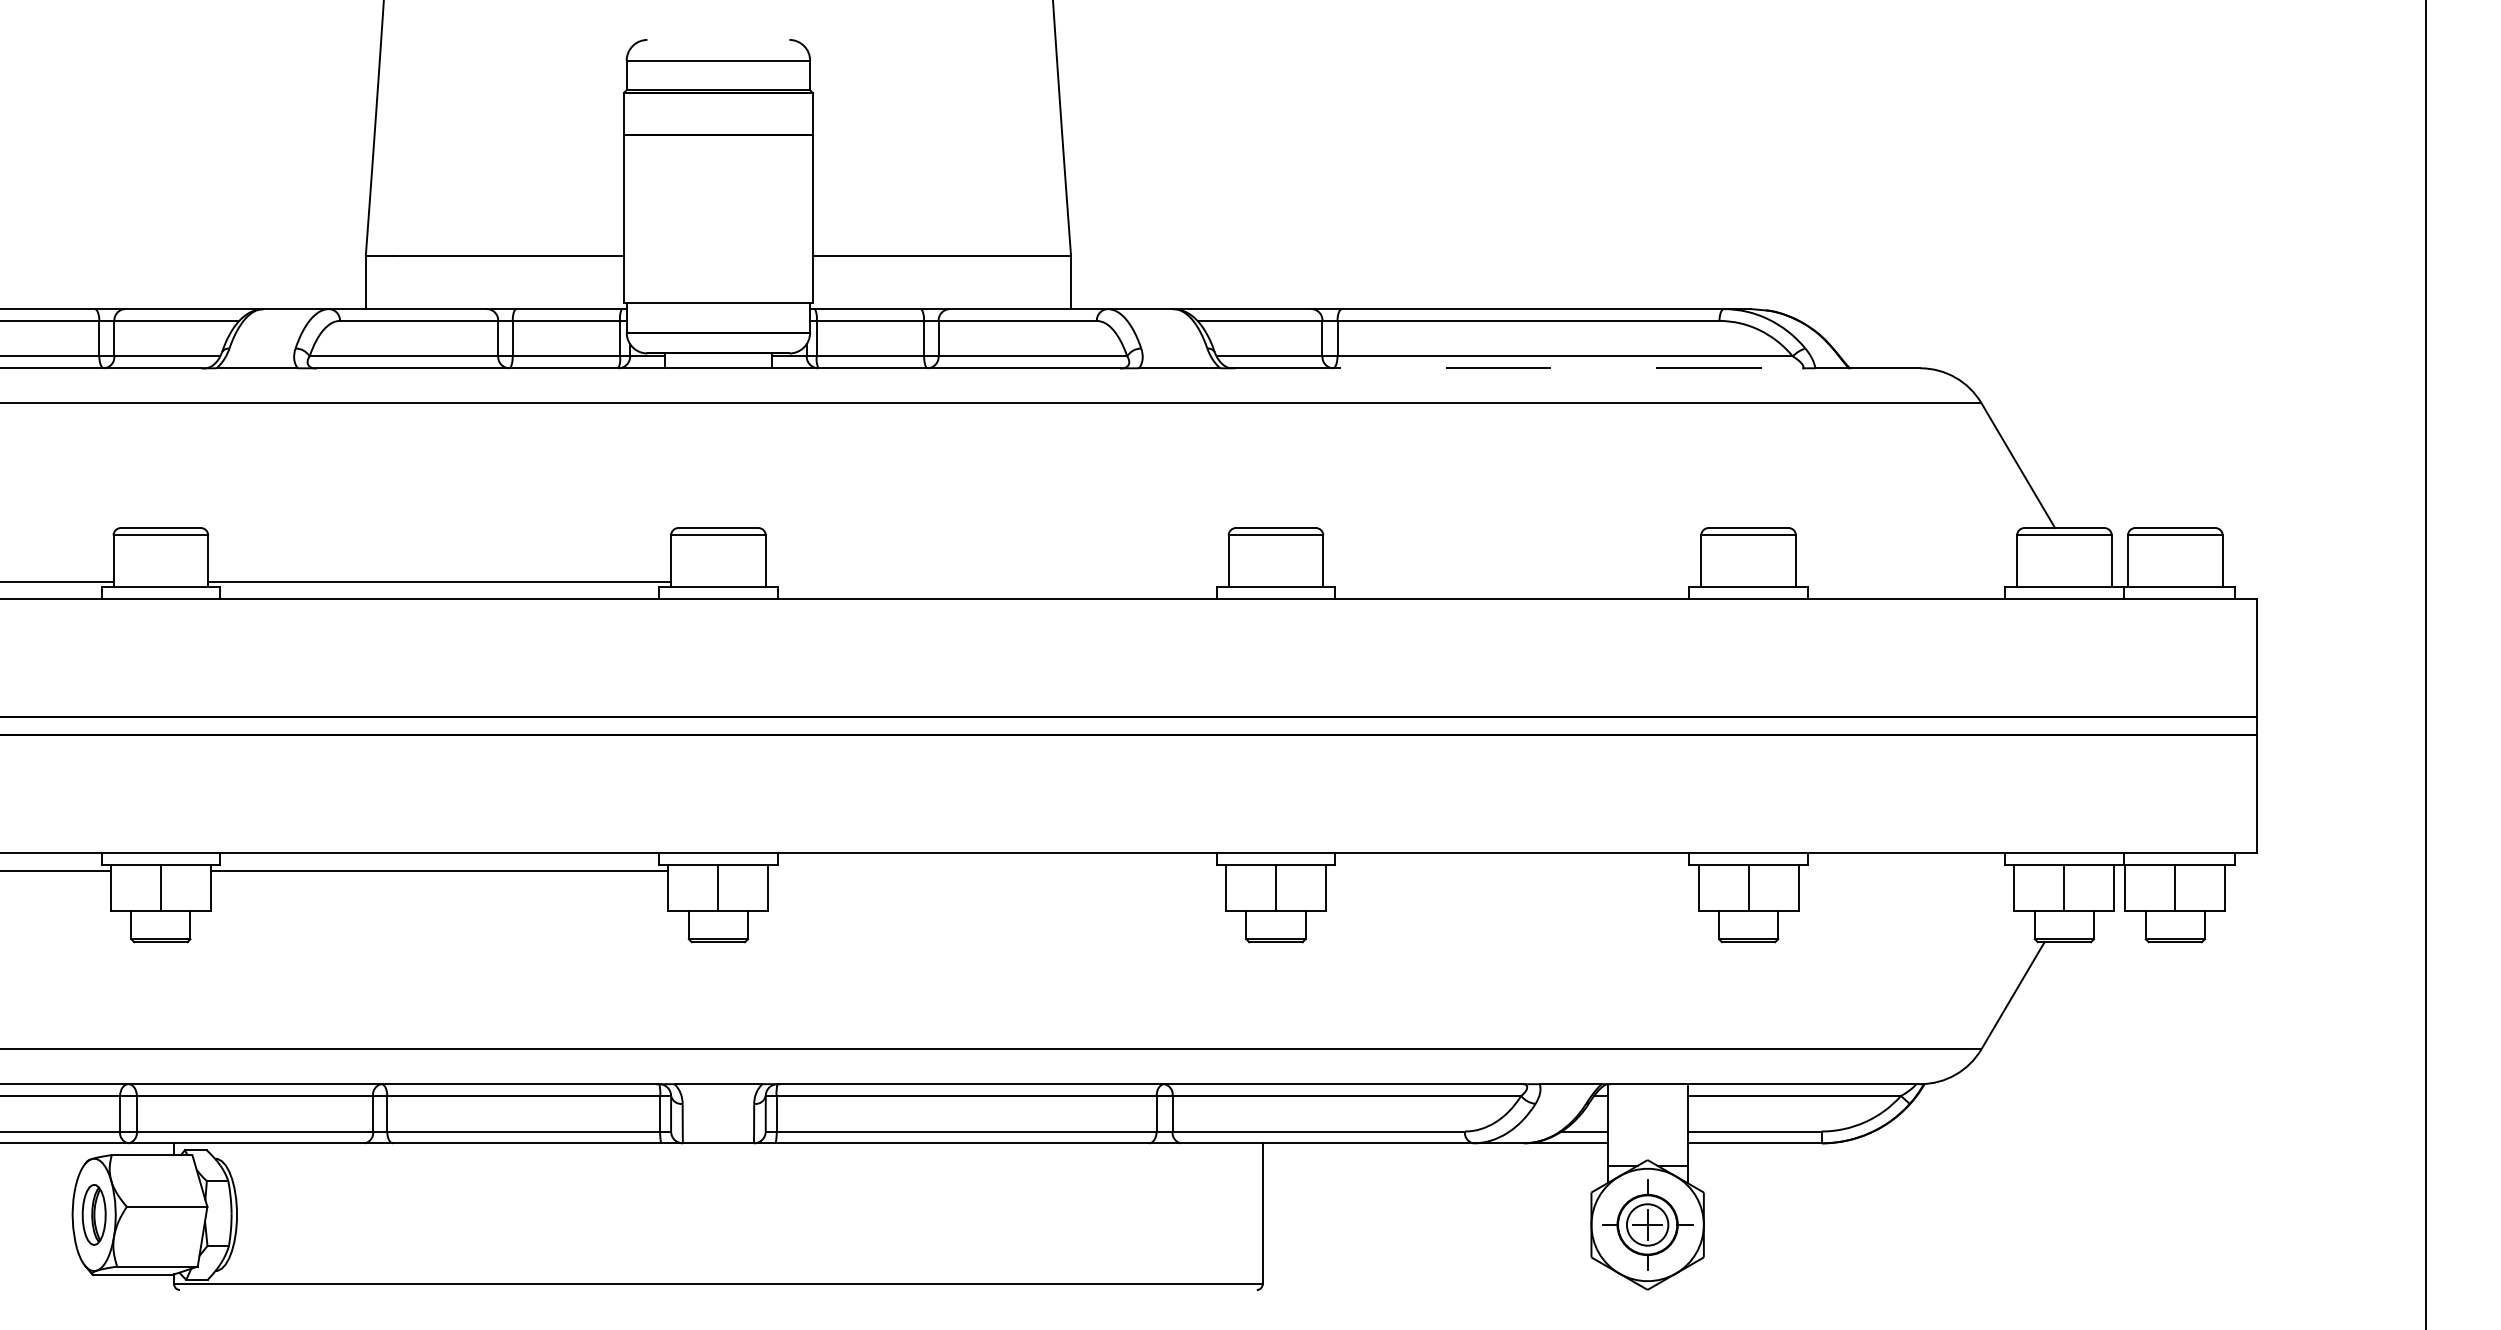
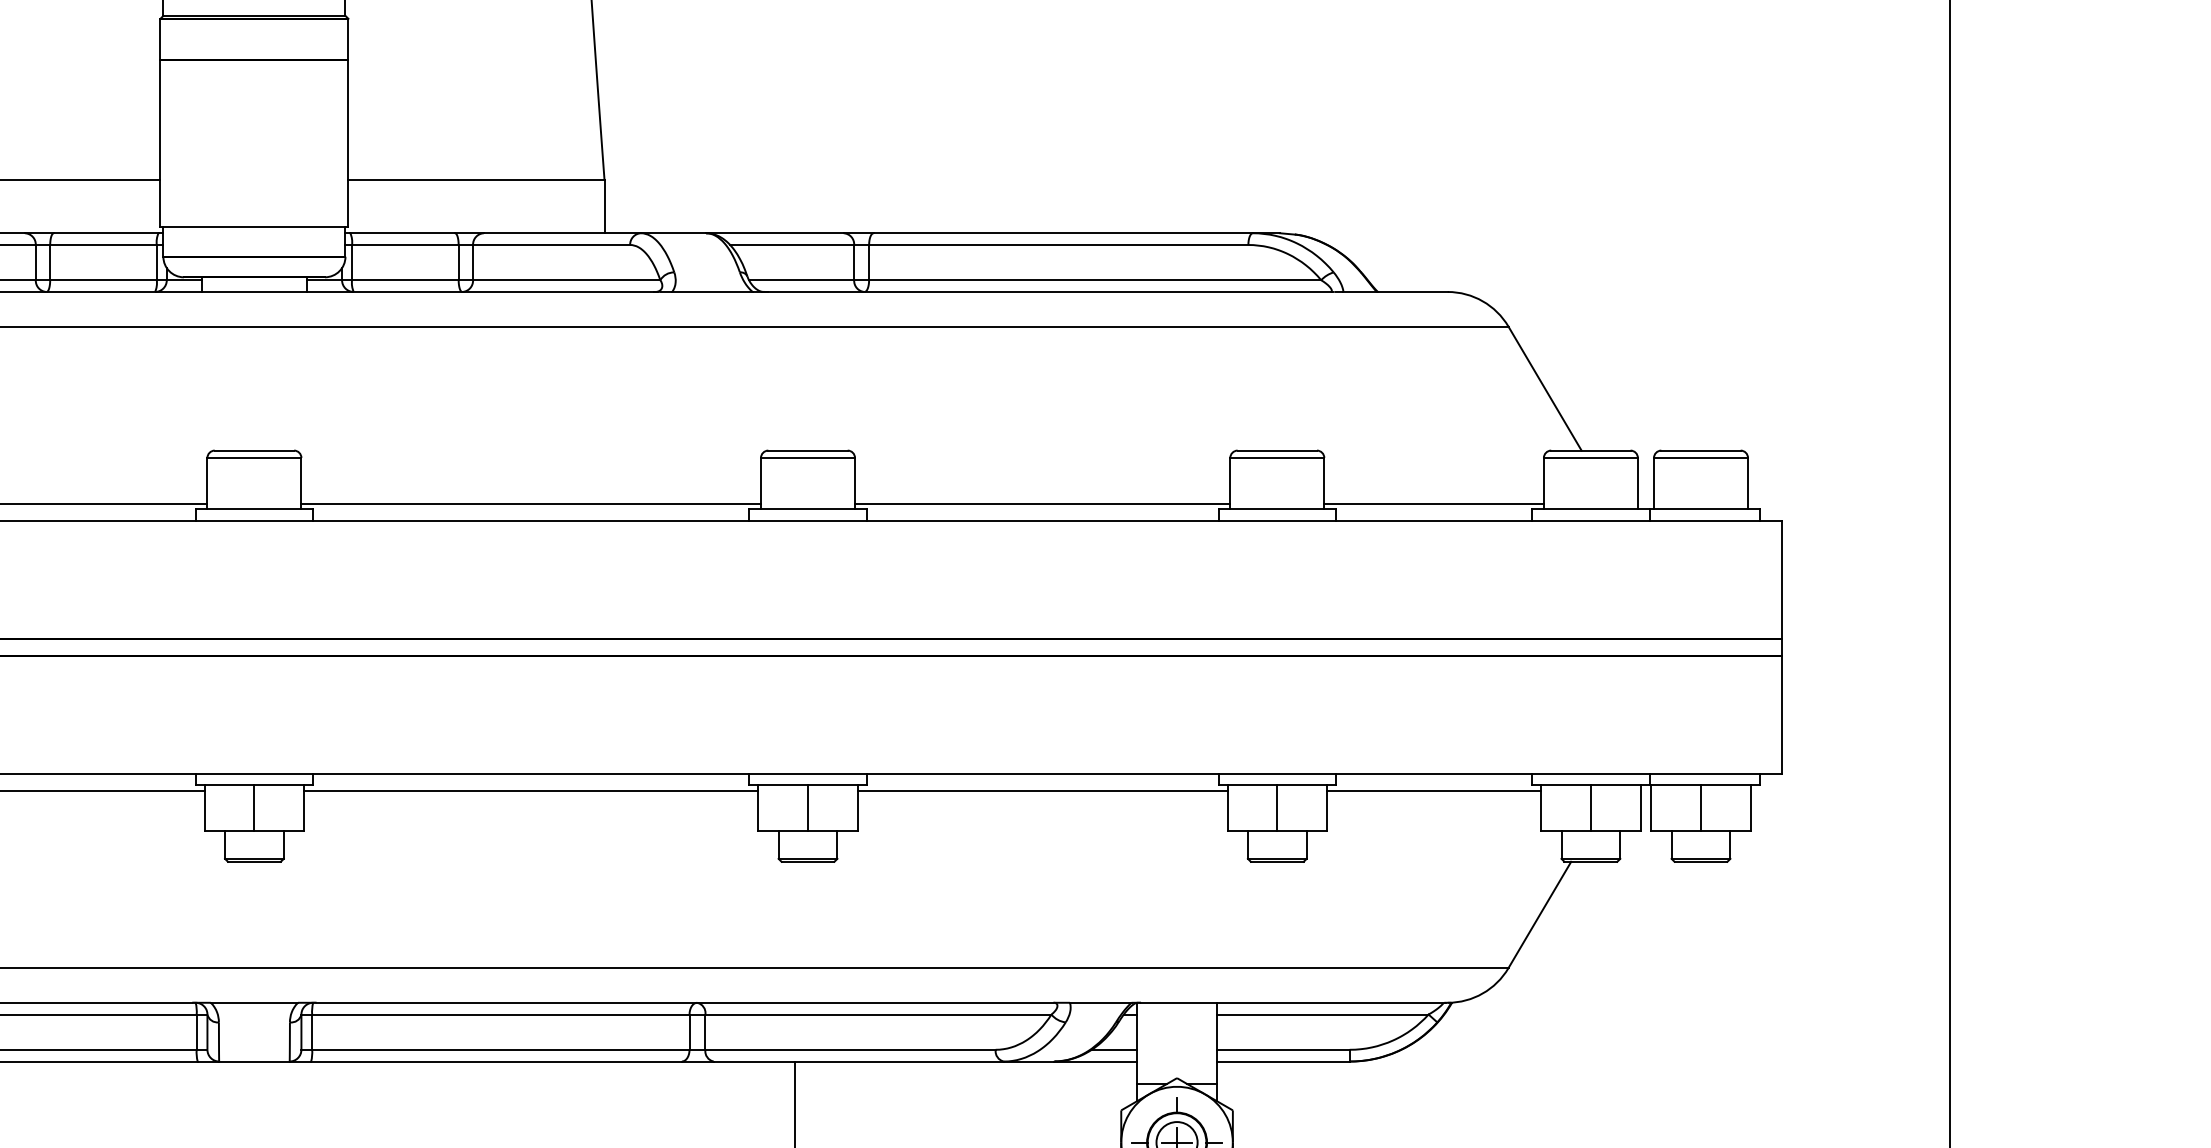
line: (1519, 368) -> (1049, 292), dashed -> solid
line: (996, 581) -> (530, 503), added
line: (1512, 581) -> (1042, 503), added
line: (1906, 581) -> (1434, 503), added
line: (996, 870) -> (530, 790), added
line: (1511, 870) -> (1041, 790), added
line: (1906, 870) -> (1434, 790), added

